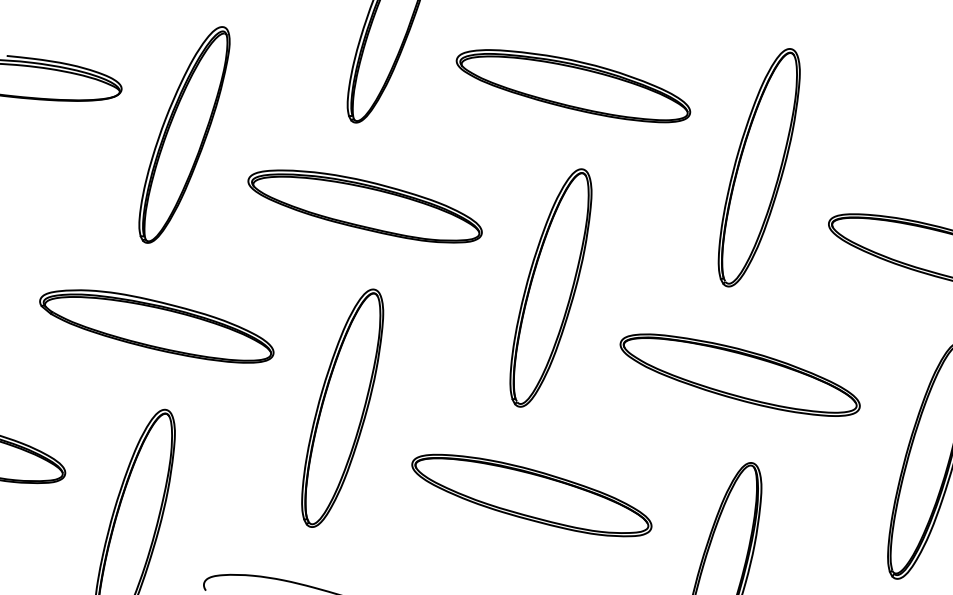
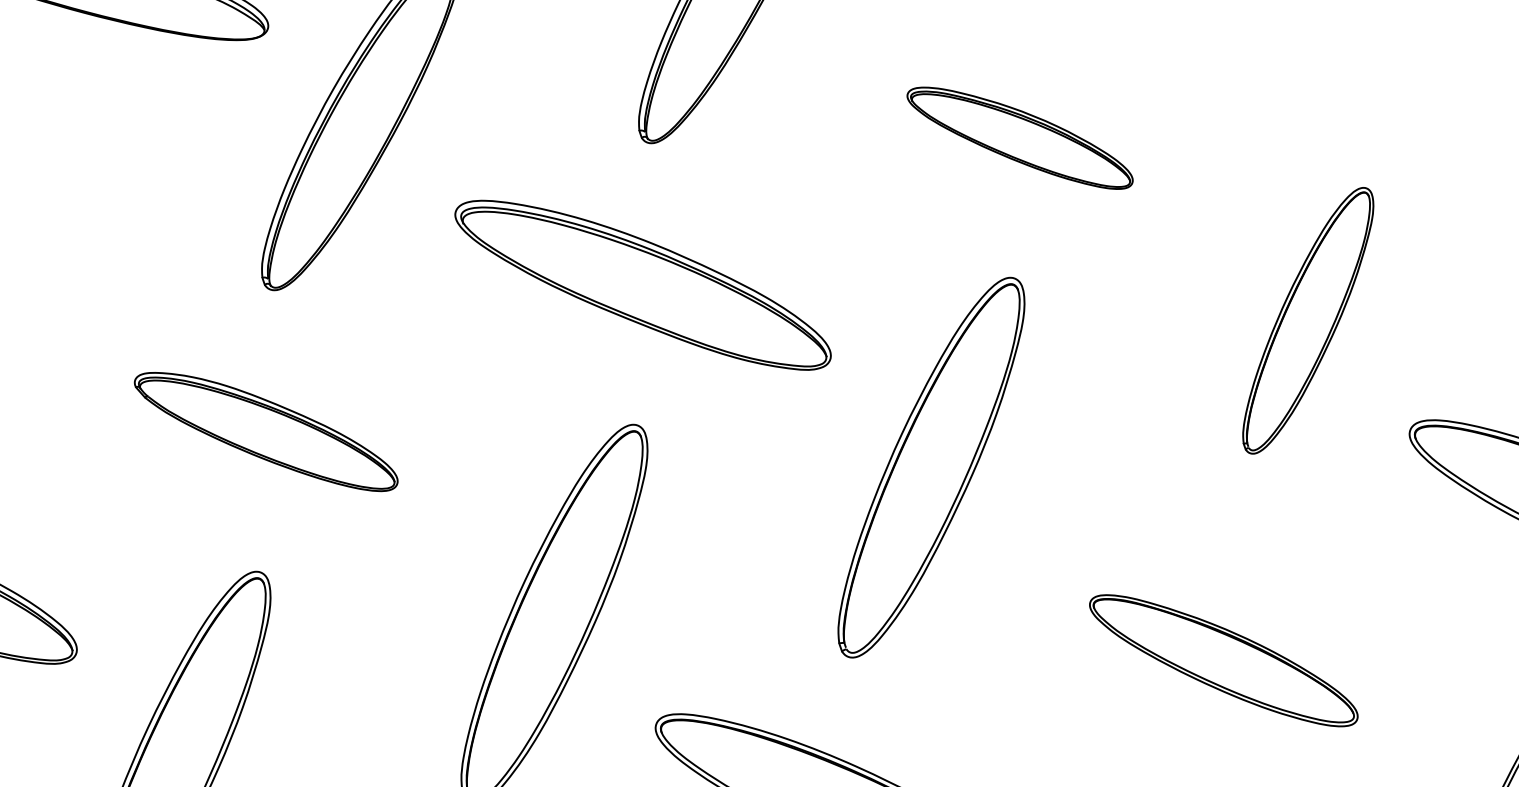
part: (573, 86) -> (1020, 138), size x0.6
part: (758, 167) -> (1307, 320), size x0.7
part: (156, 326) -> (265, 431), size x0.7
part: (739, 374) -> (1222, 659), size x0.7

